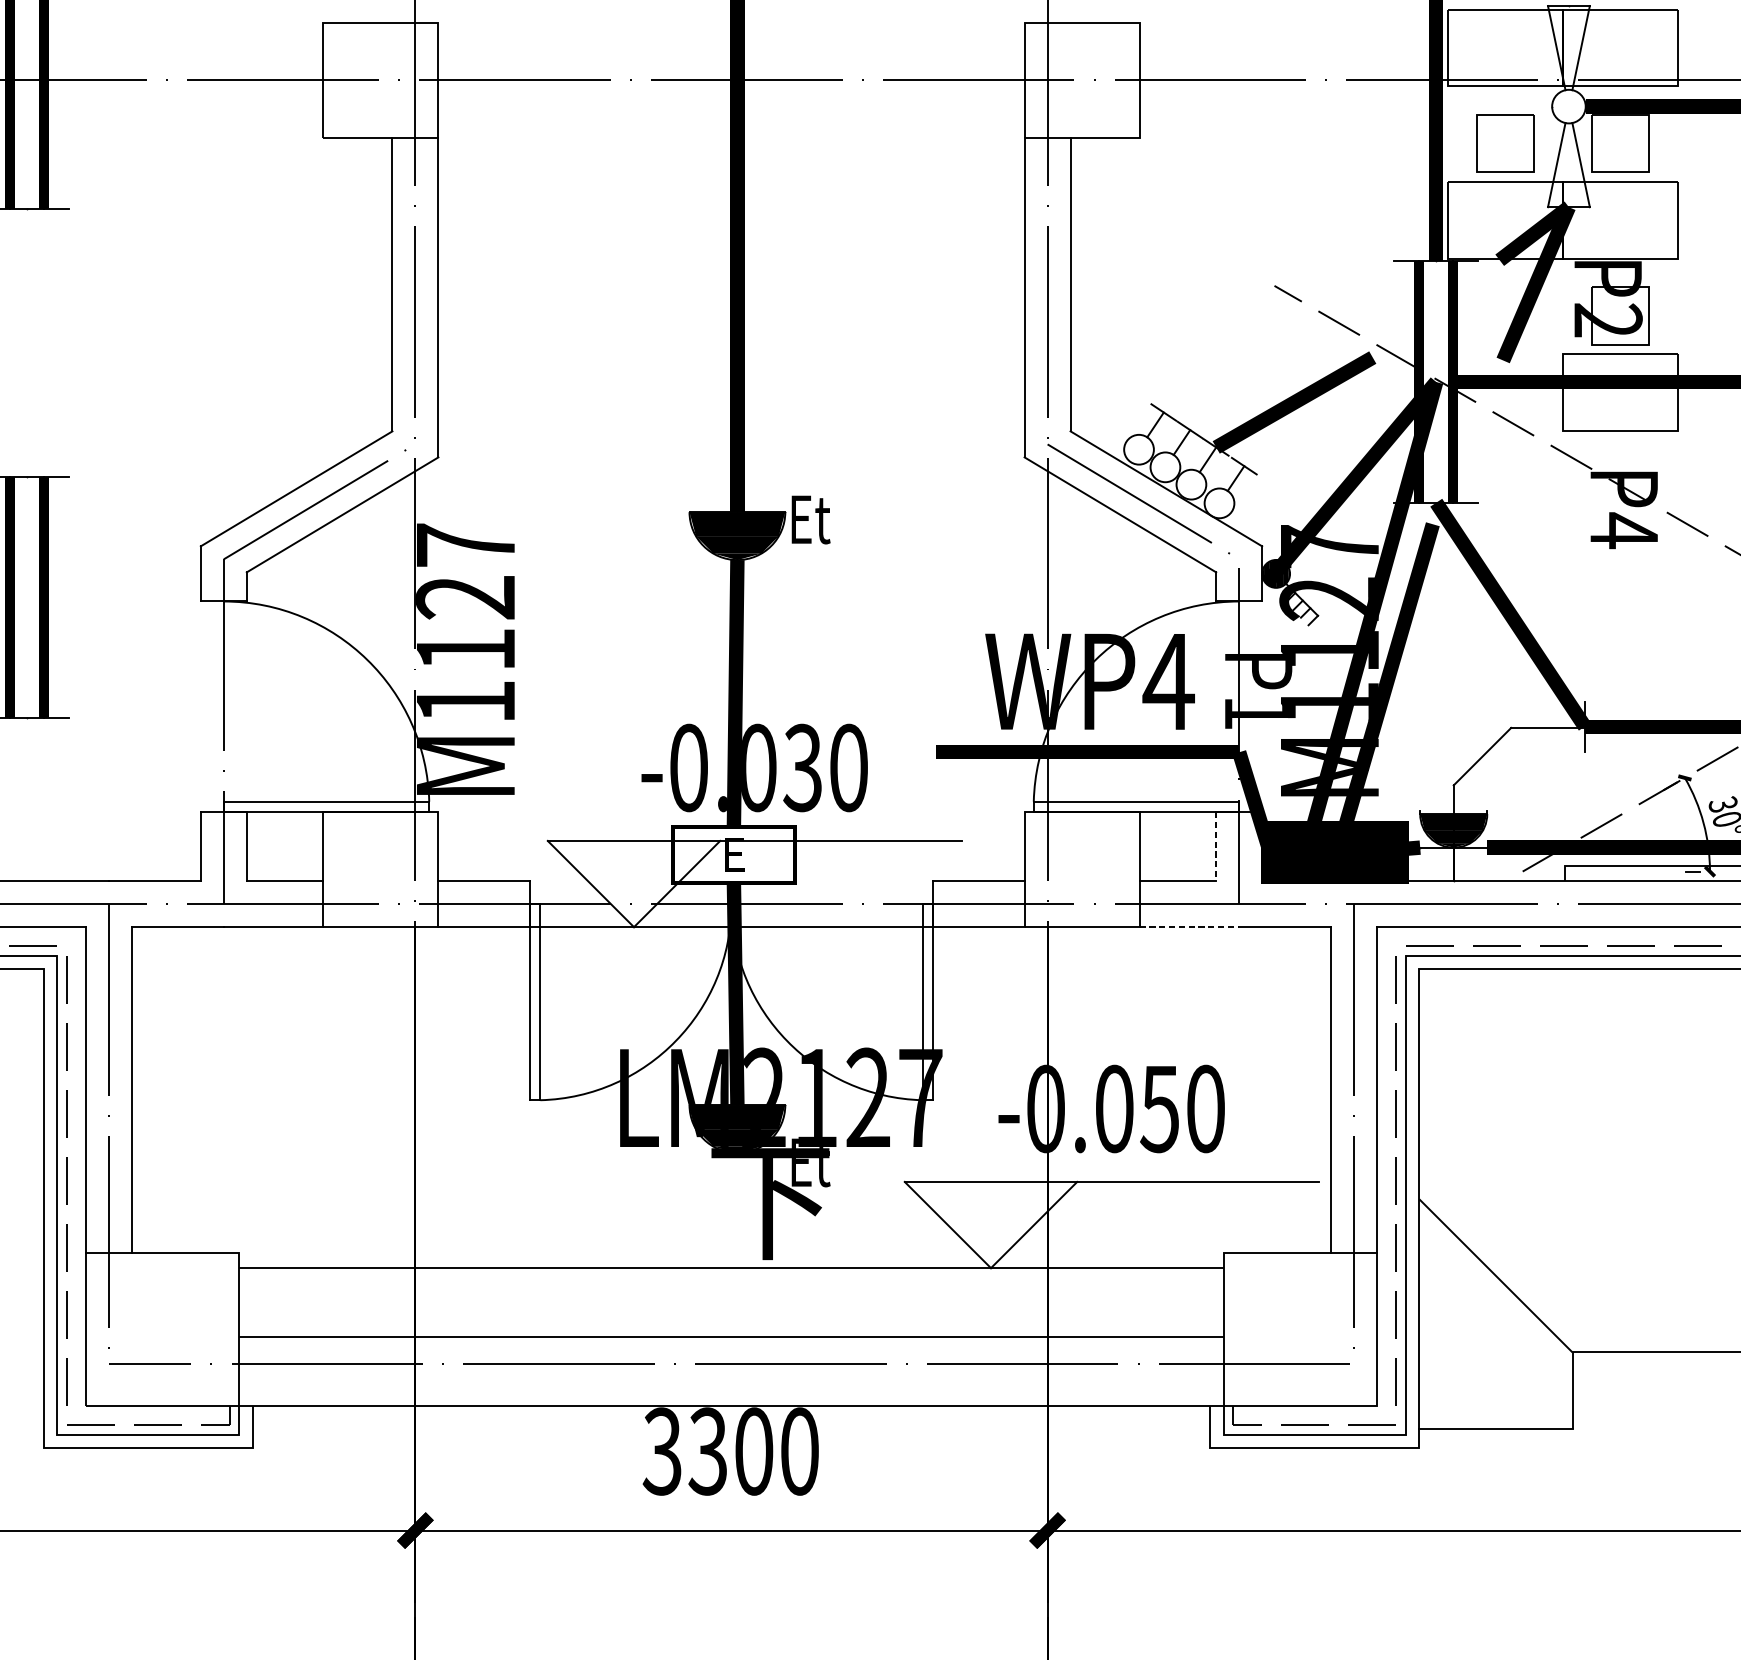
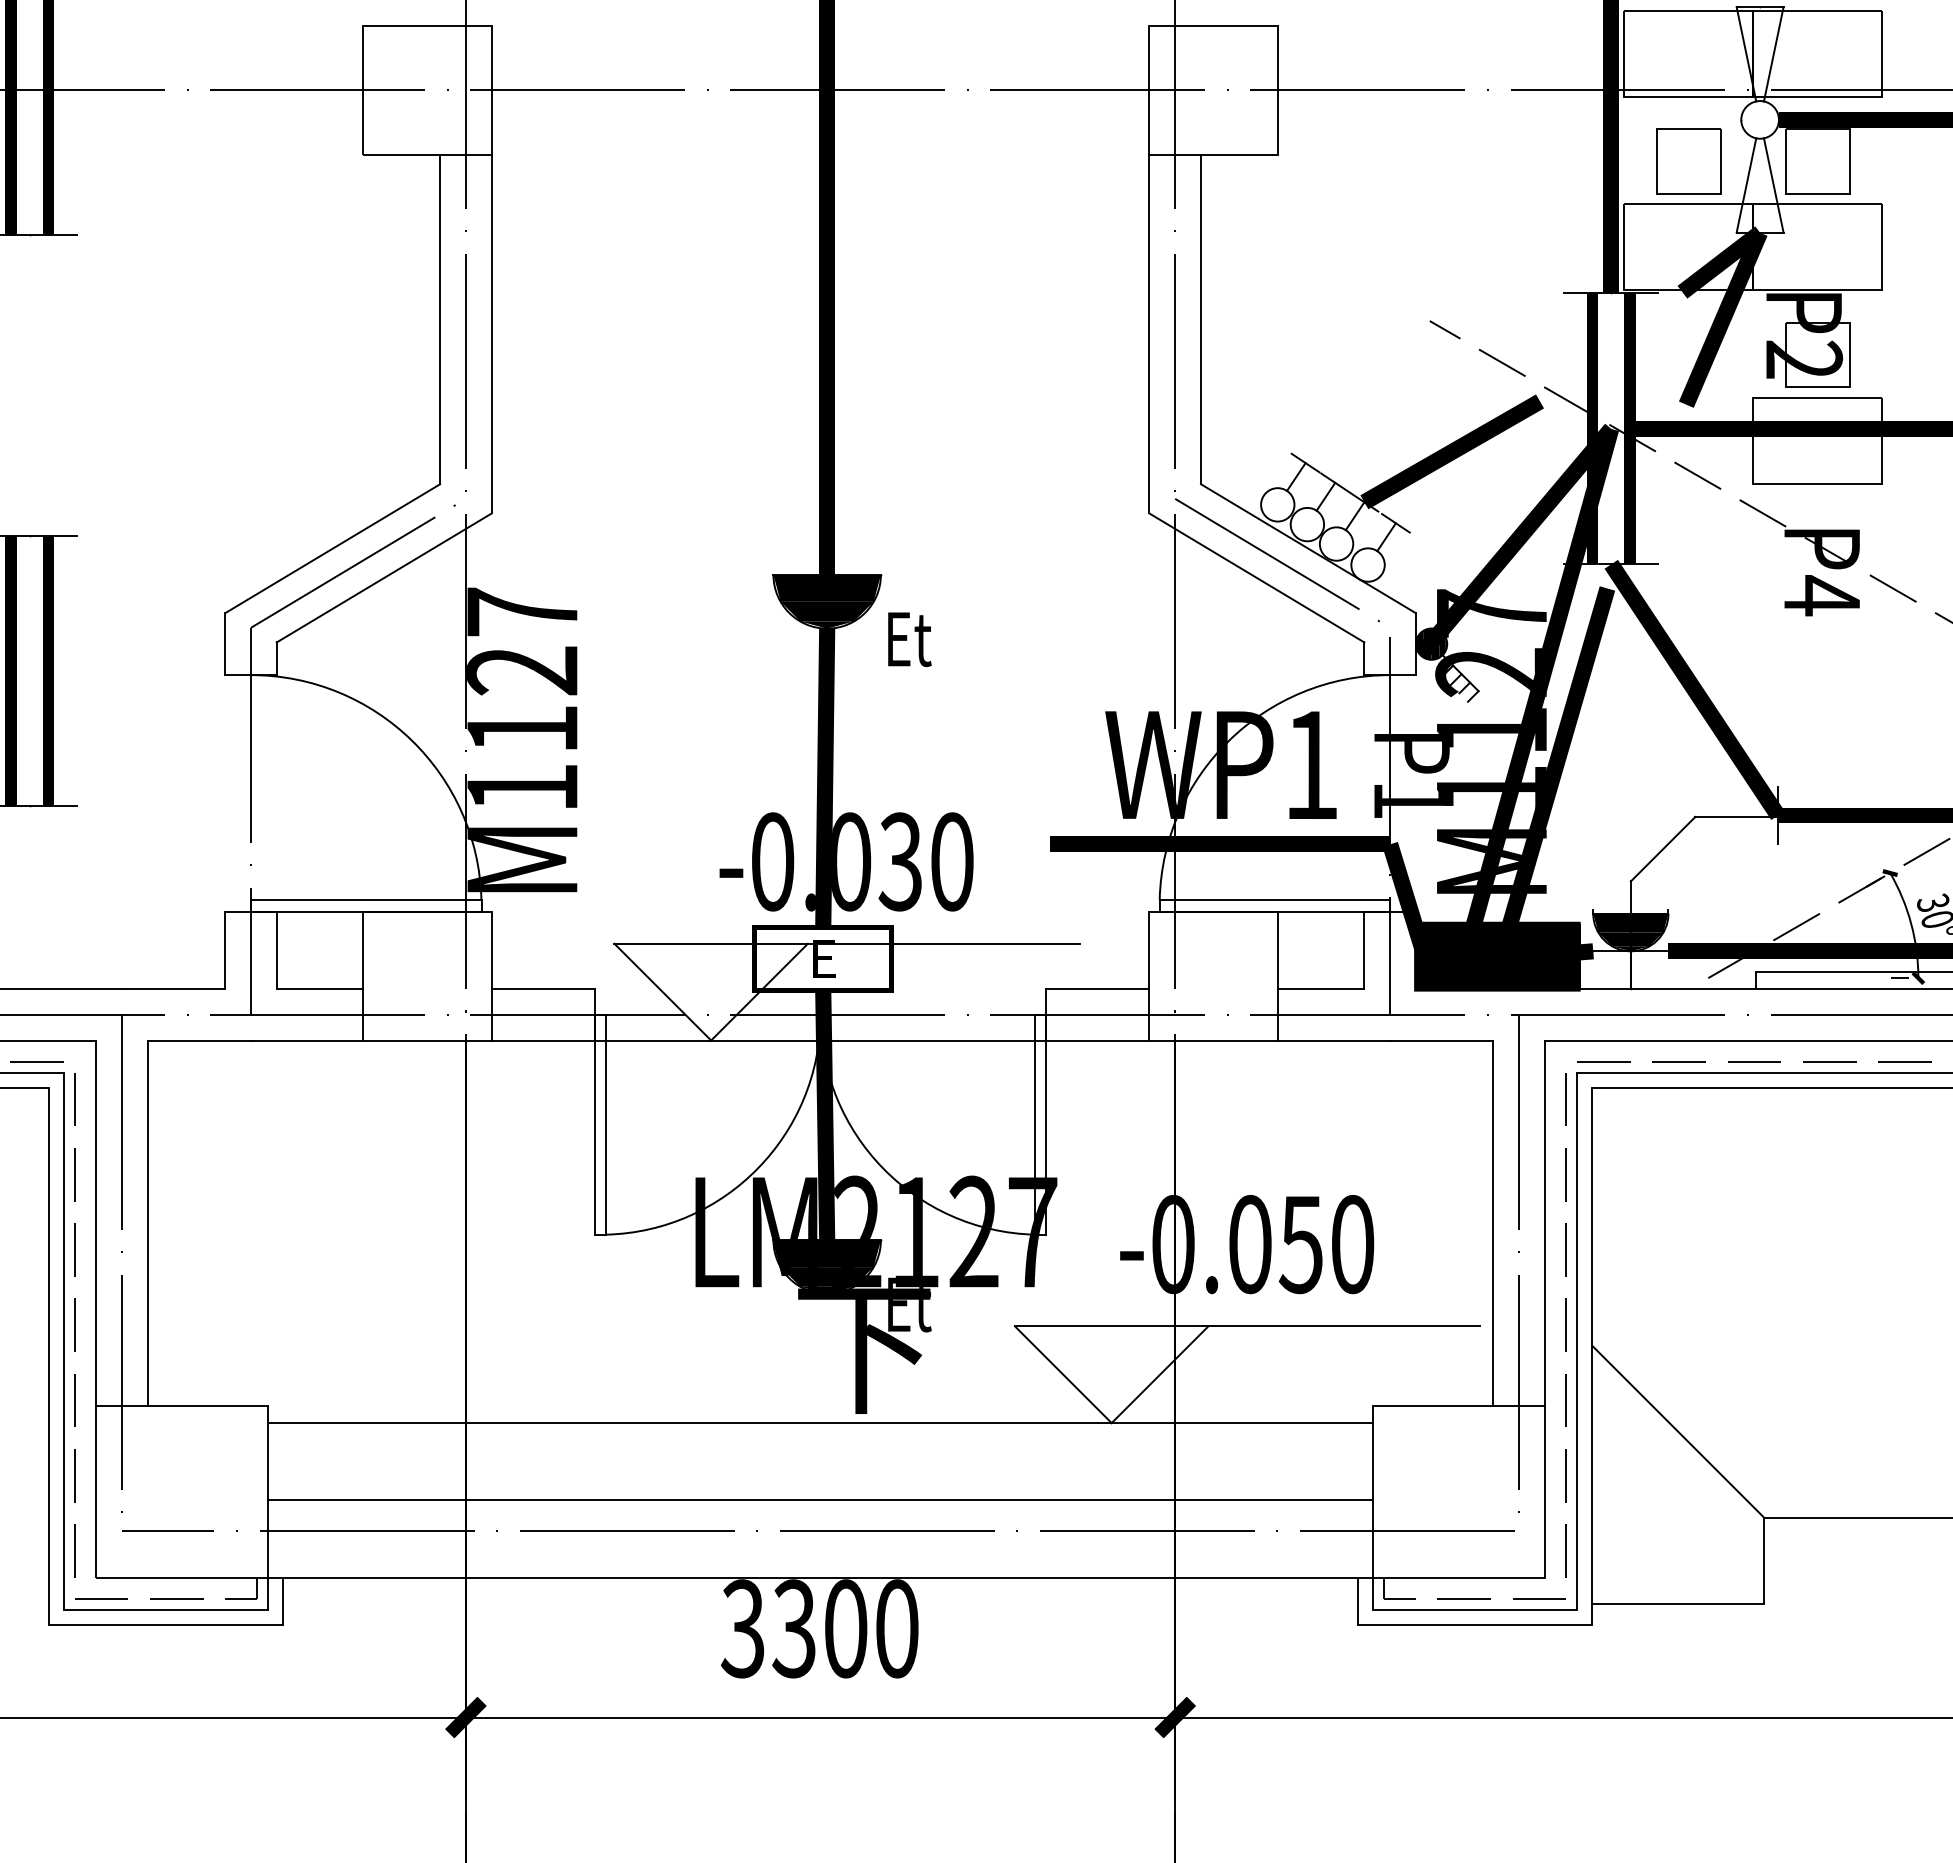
text: (810, 519) -> (909, 639), moved
text: (1168, 681) -> (1310, 764), WP4 -> WP1
line: (1216, 846) -> (1364, 950), dashed -> solid
line: (1189, 927) -> (1334, 1040), dashed -> solid

